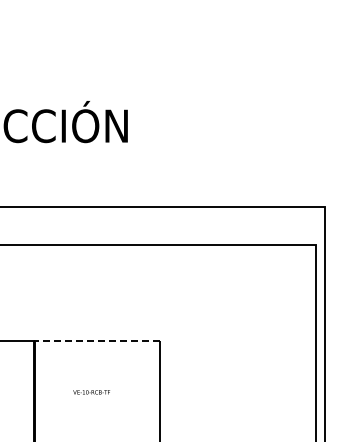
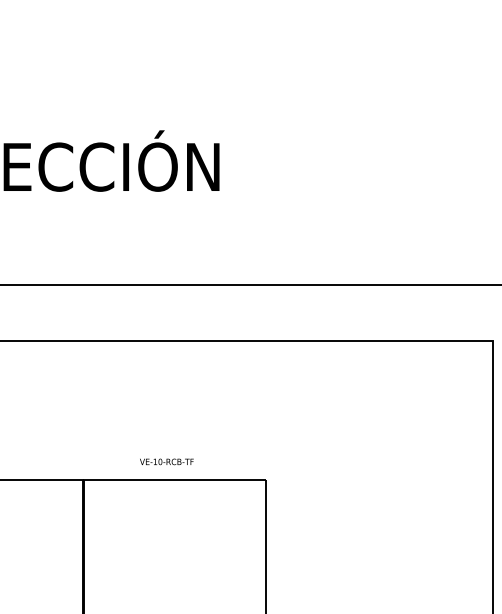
line: (97, 341) -> (175, 481), dashed -> solid
text: (91, 392) -> (166, 462), moved

